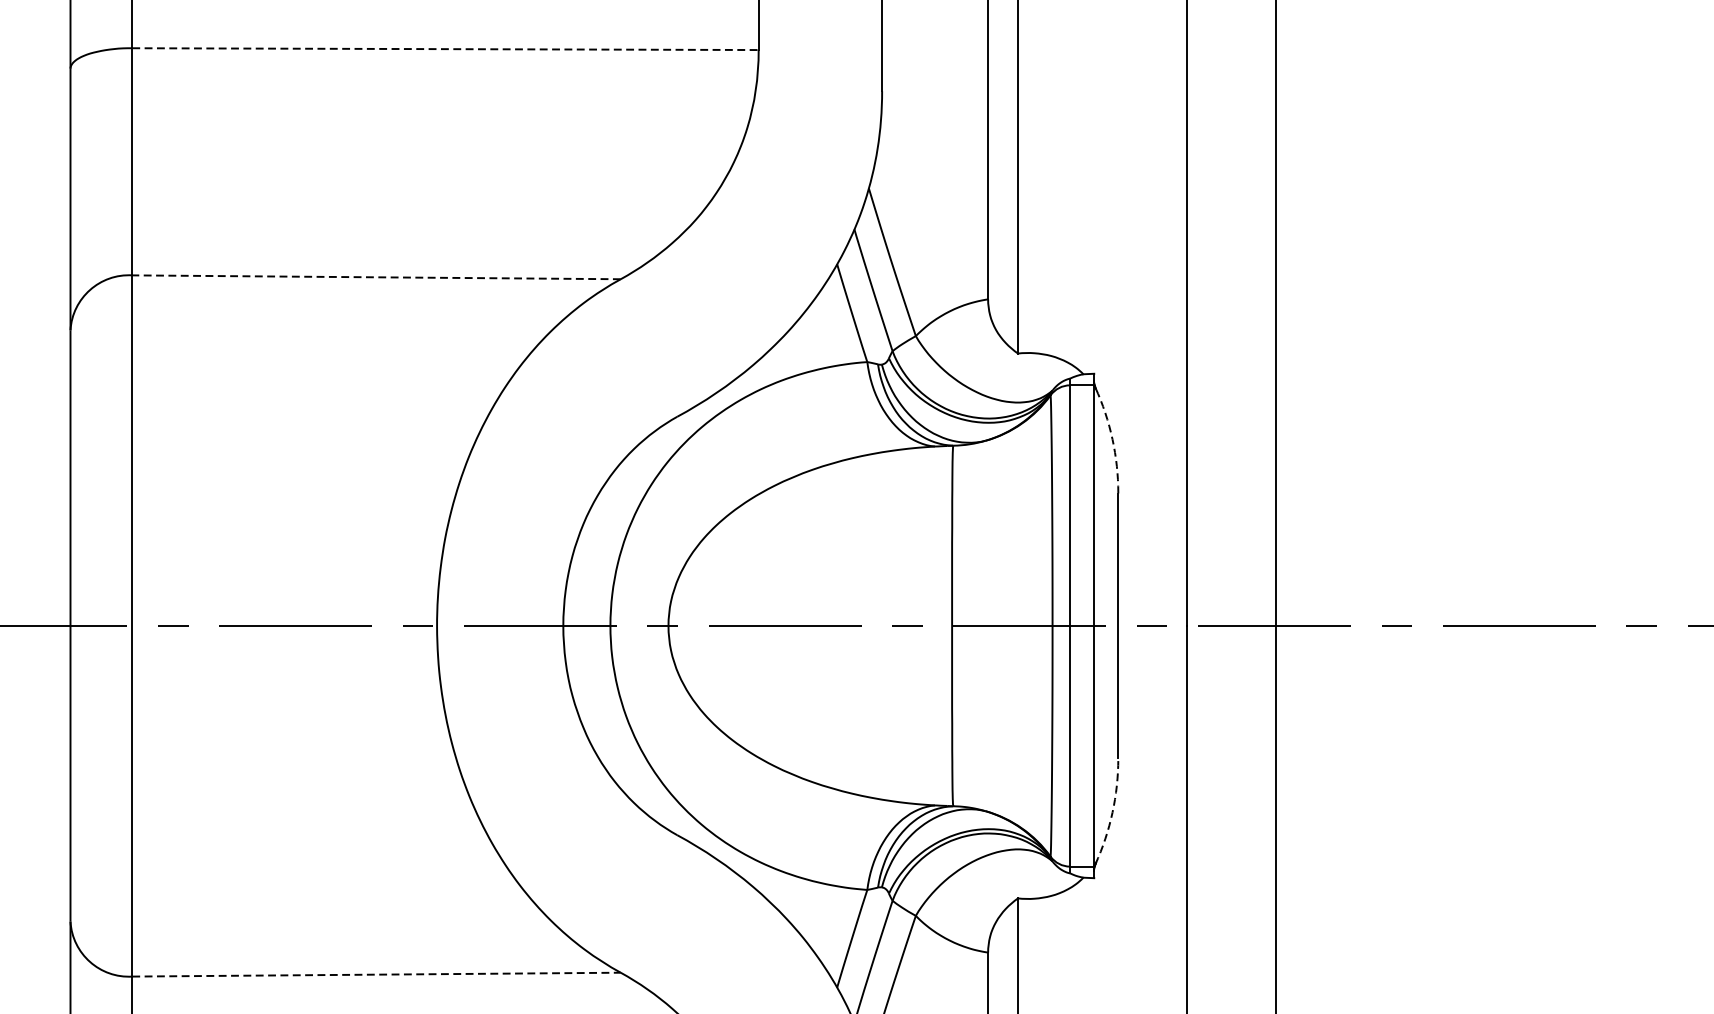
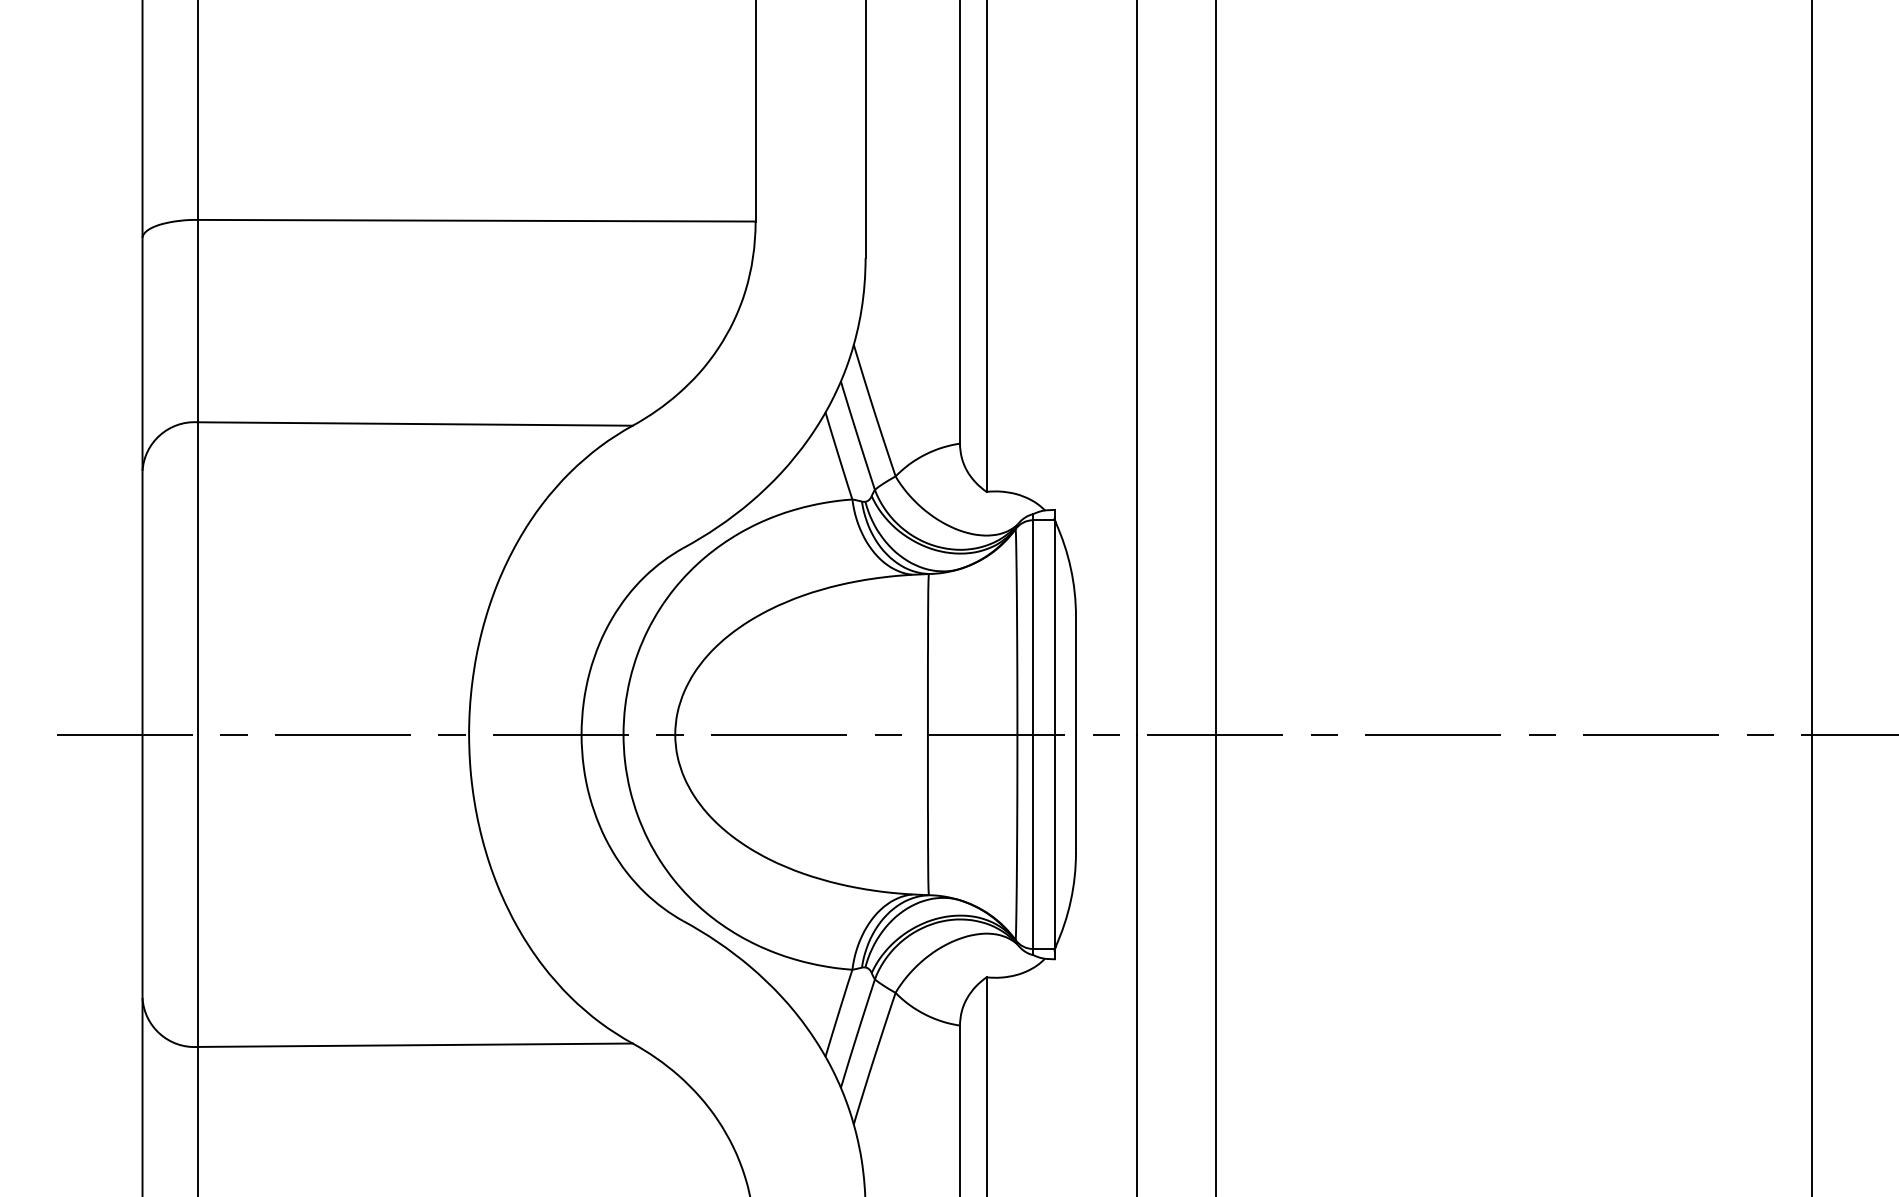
line: (446, 48) -> (477, 220), dashed -> solid
line: (376, 277) -> (415, 424), dashed -> solid
arc: (1112, 439) -> (1070, 568), dashed -> solid
arc: (1112, 812) -> (1070, 900), dashed -> solid
line: (376, 974) -> (415, 1045), dashed -> solid

